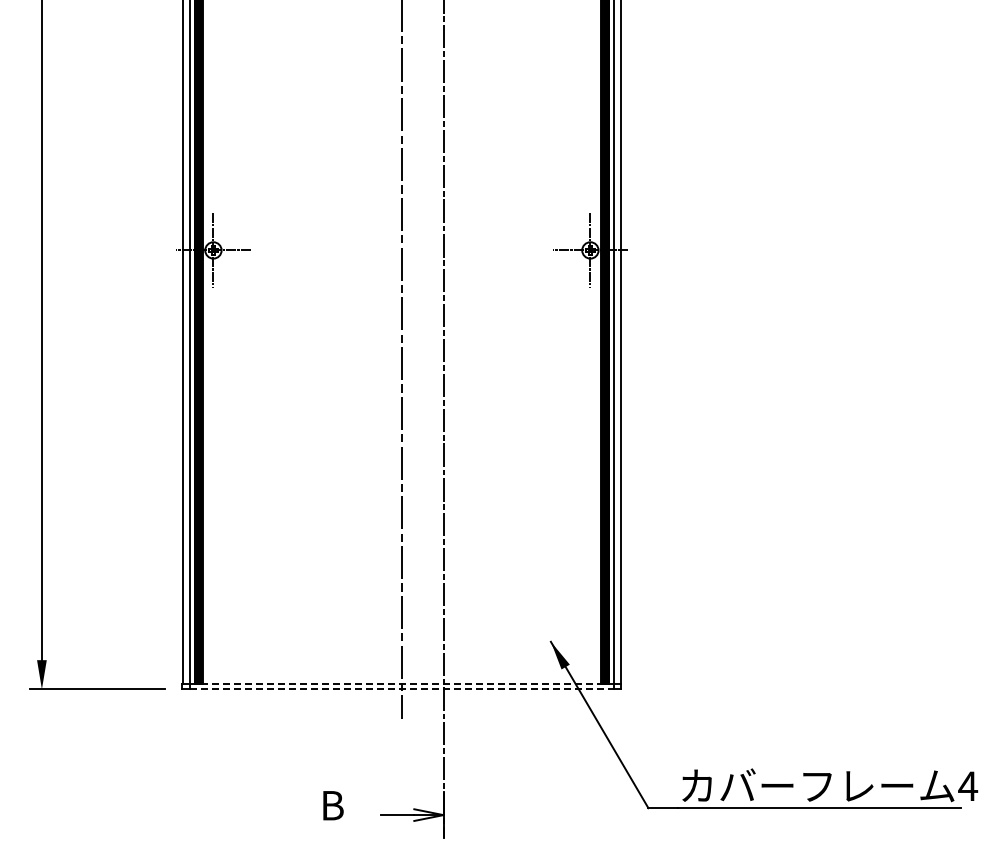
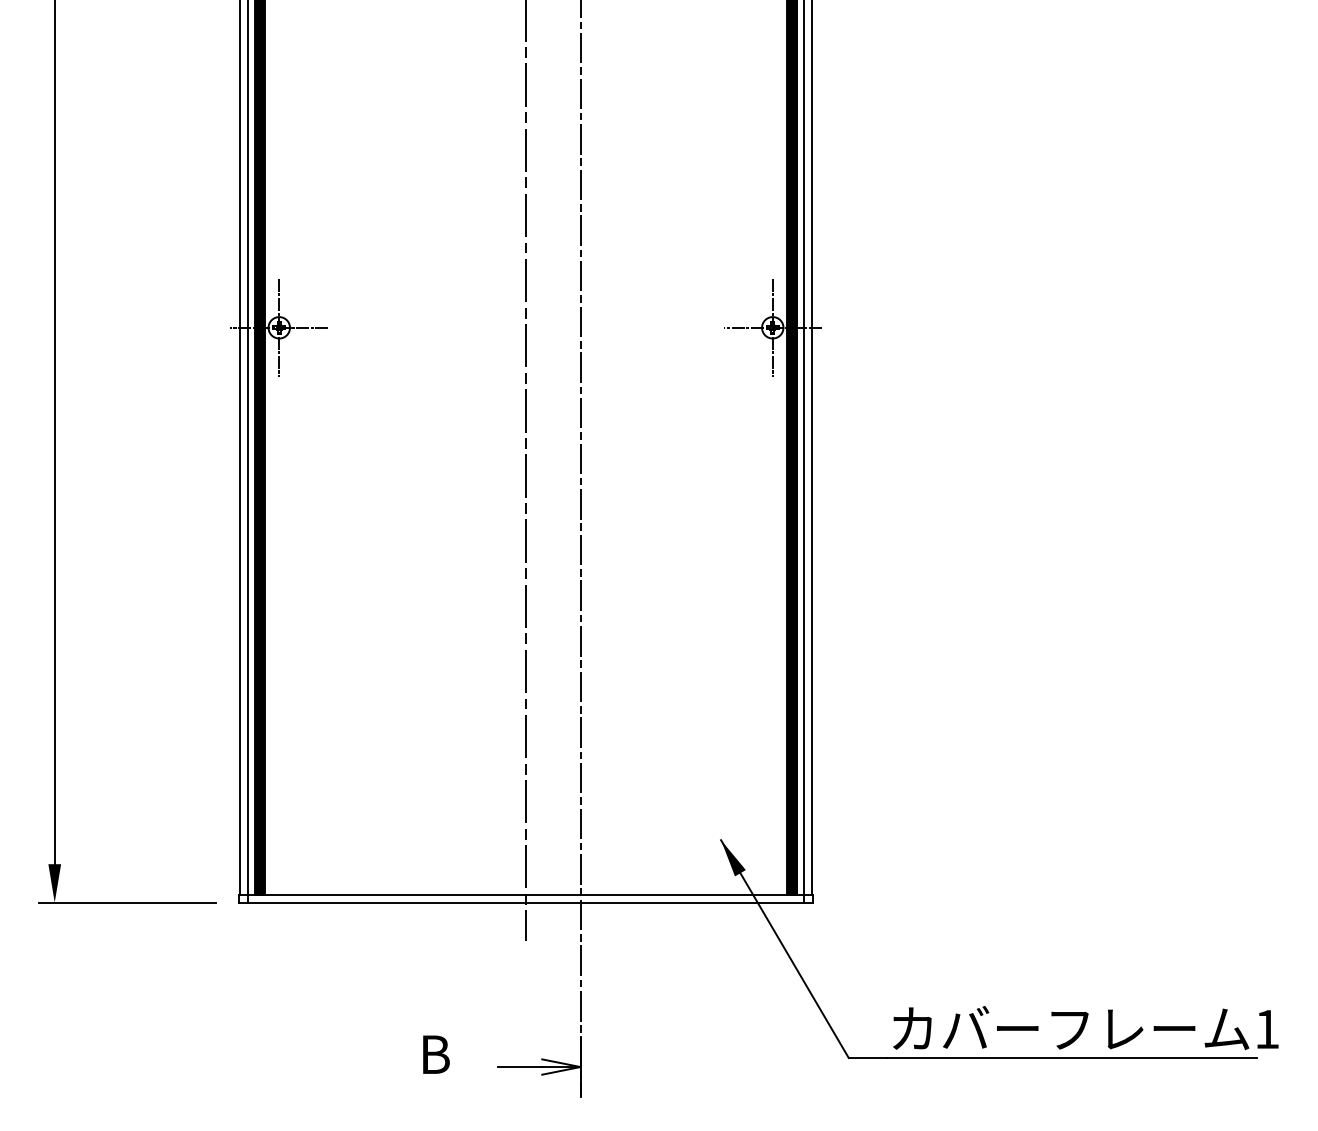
line: (402, 683) -> (526, 894), dashed -> solid
line: (402, 689) -> (526, 902), dashed -> solid
text: (968, 785) -> (1267, 1028), 4 -> 1

